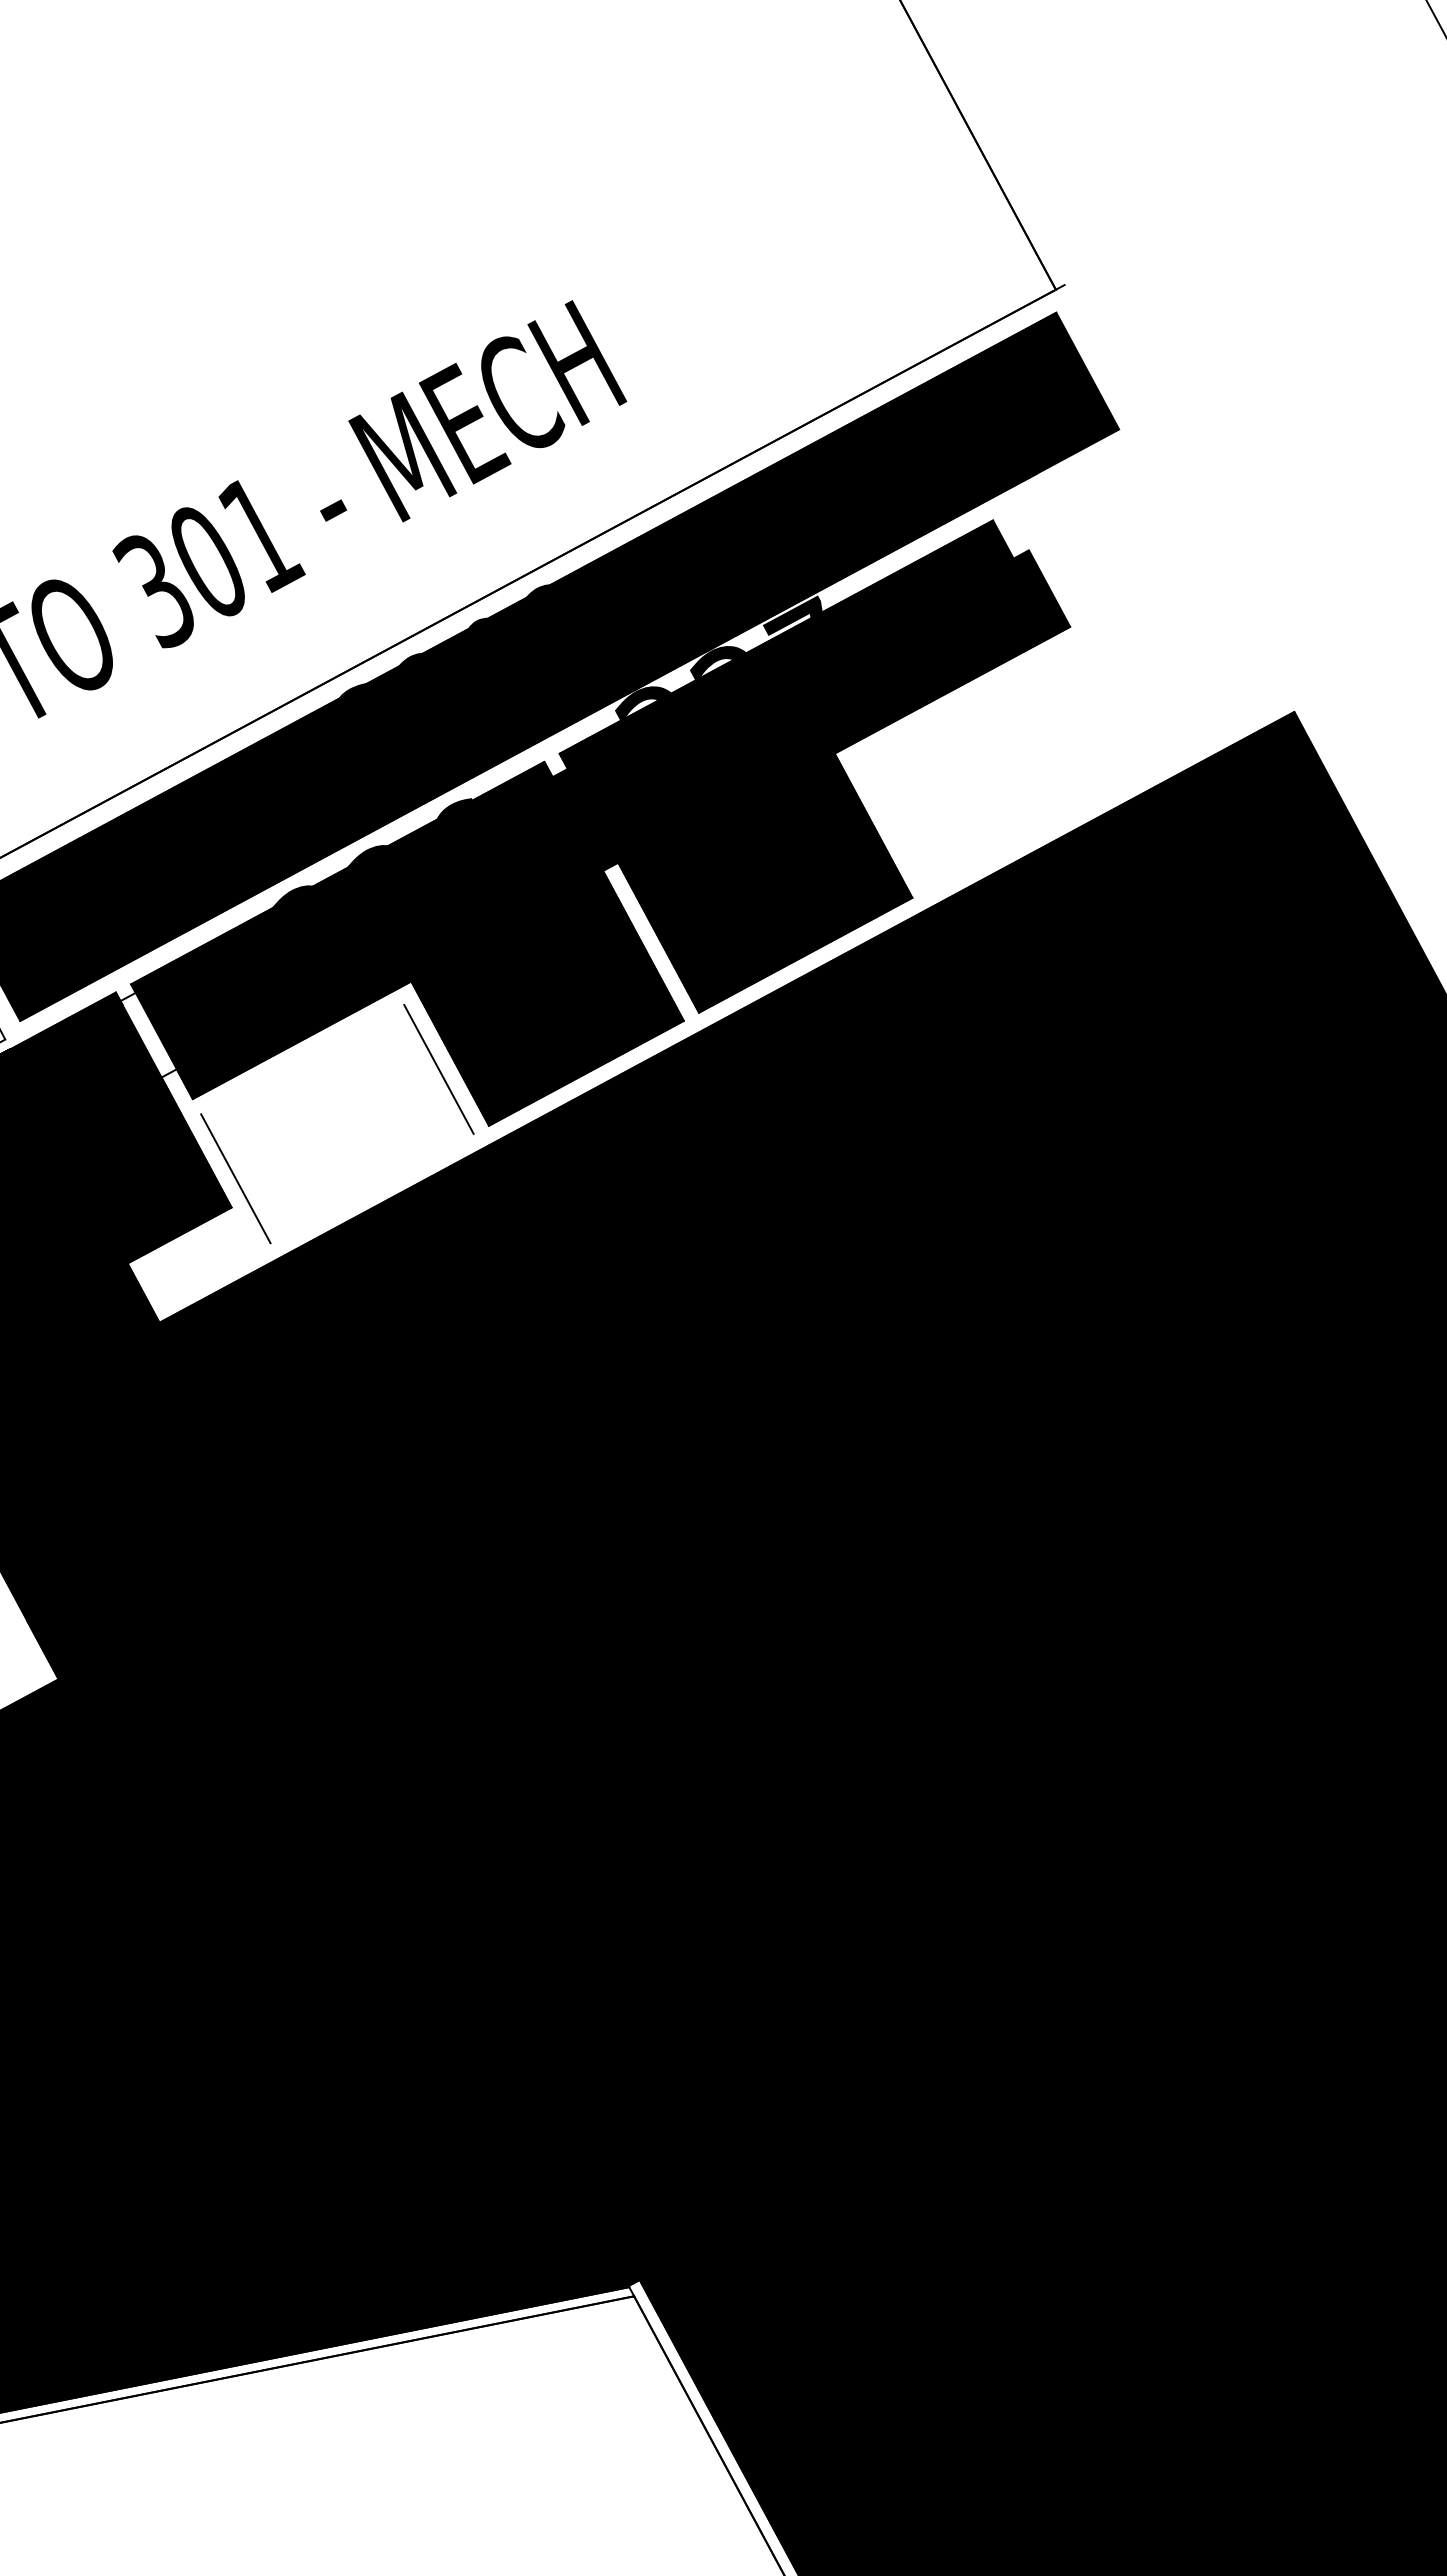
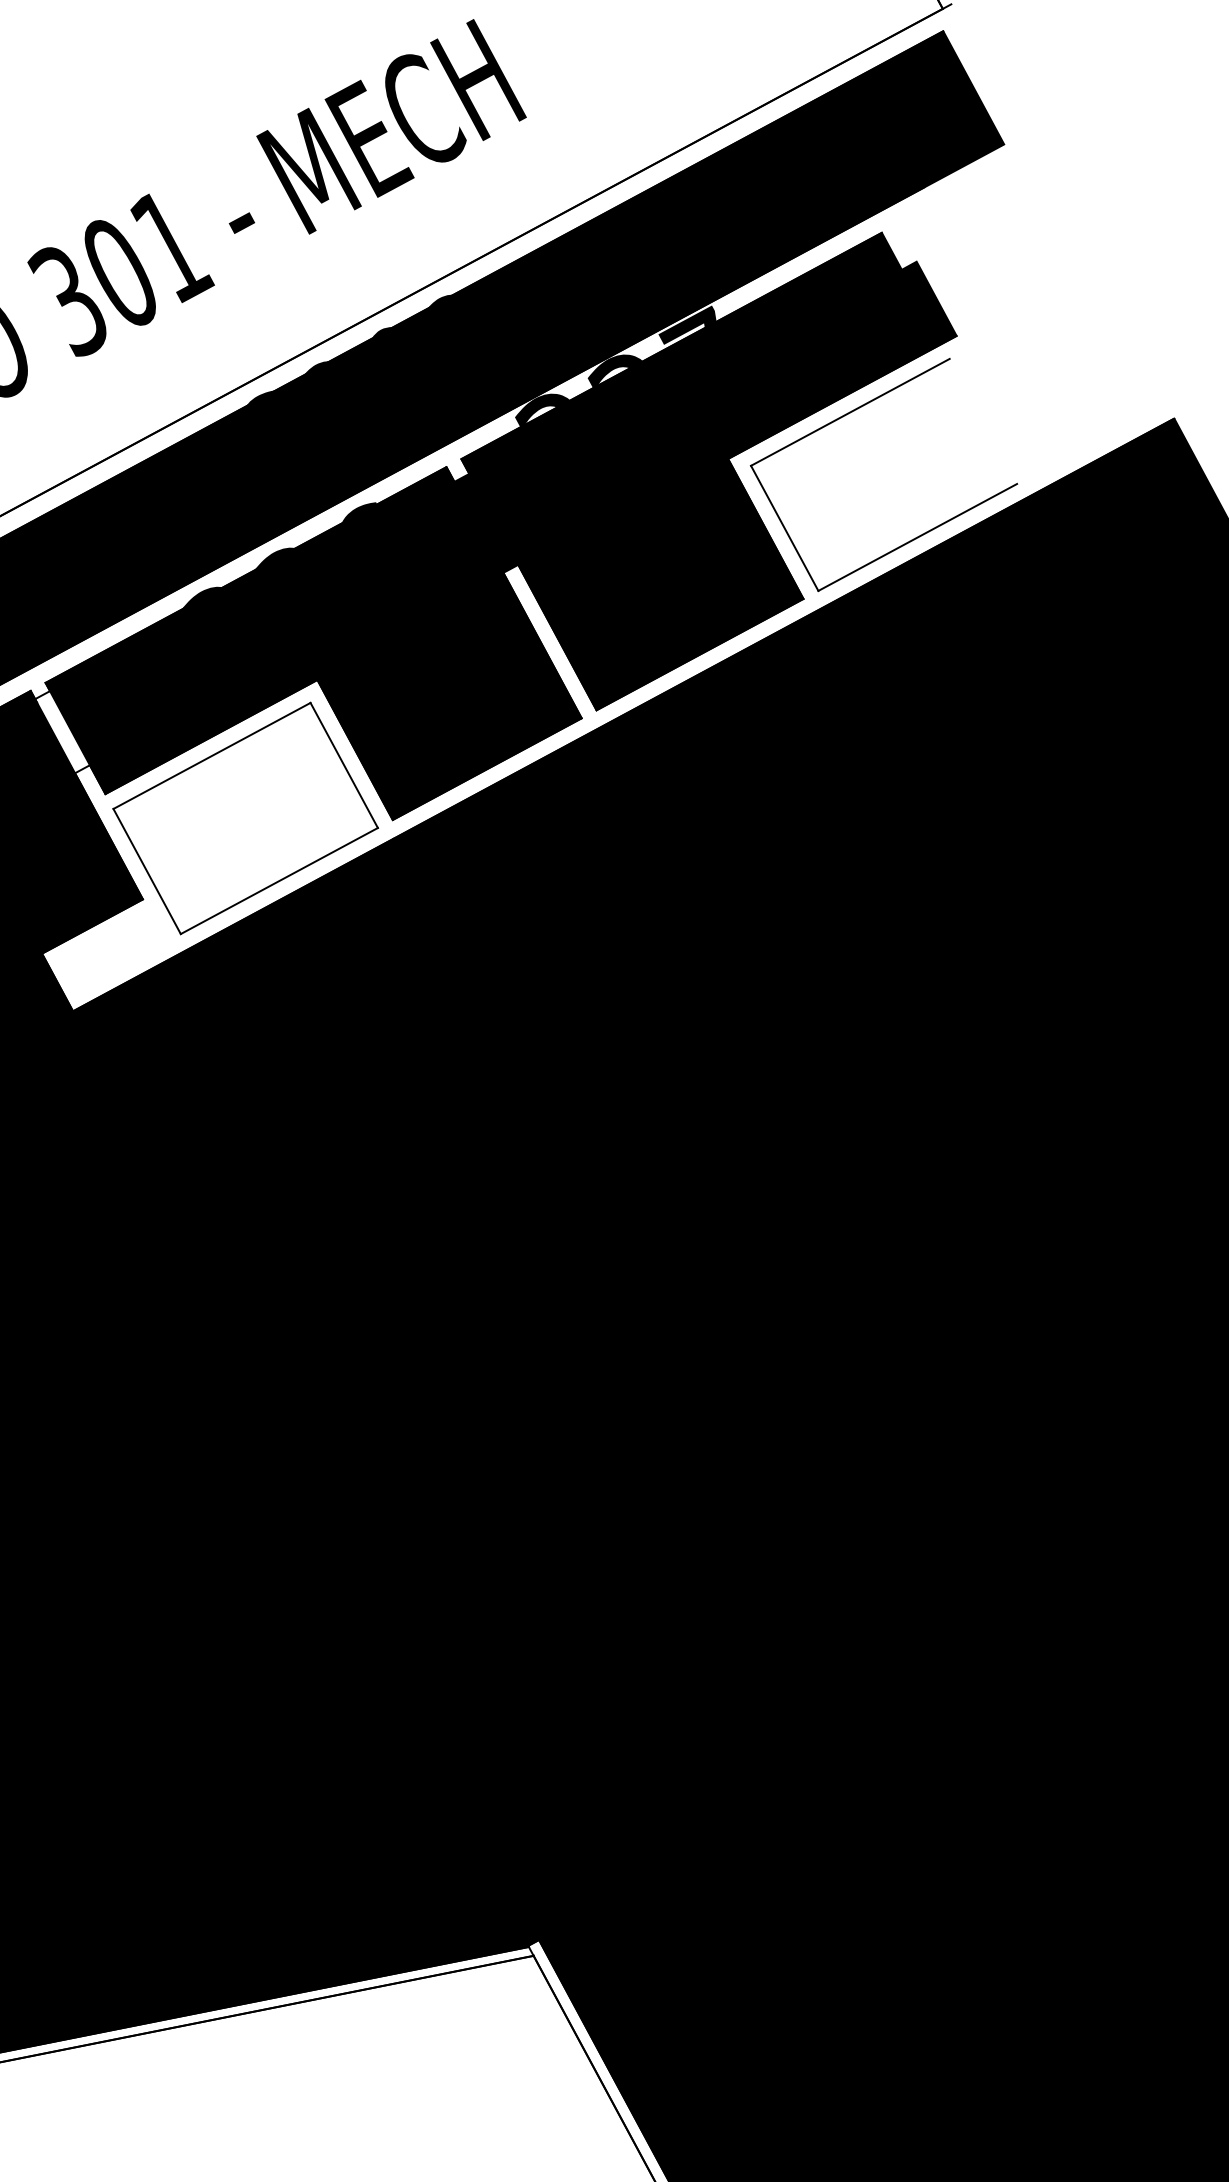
part: (963, 705) -> (853, 412), added
line: (302, 1059) -> (211, 755), added
line: (371, 1188) -> (278, 880), added

